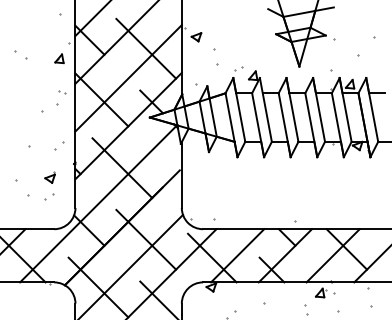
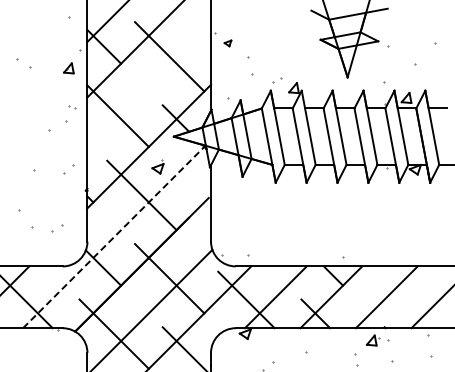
part: (196, 37) -> (227, 43), size x0.6
line: (128, 77) -> (149, 90), removed
part: (49, 176) -> (157, 166), moved
line: (98, 203) -> (114, 236), solid -> dashed
line: (346, 249) -> (402, 289), removed

